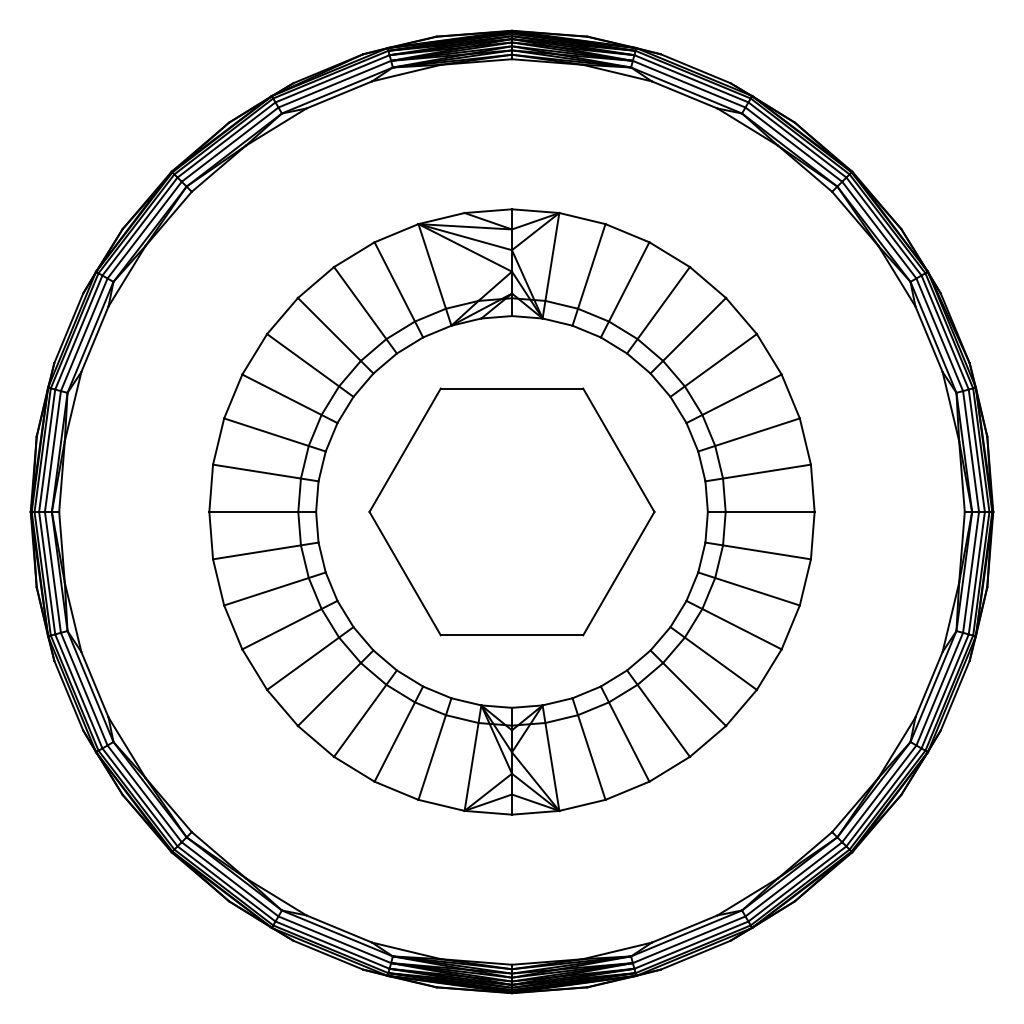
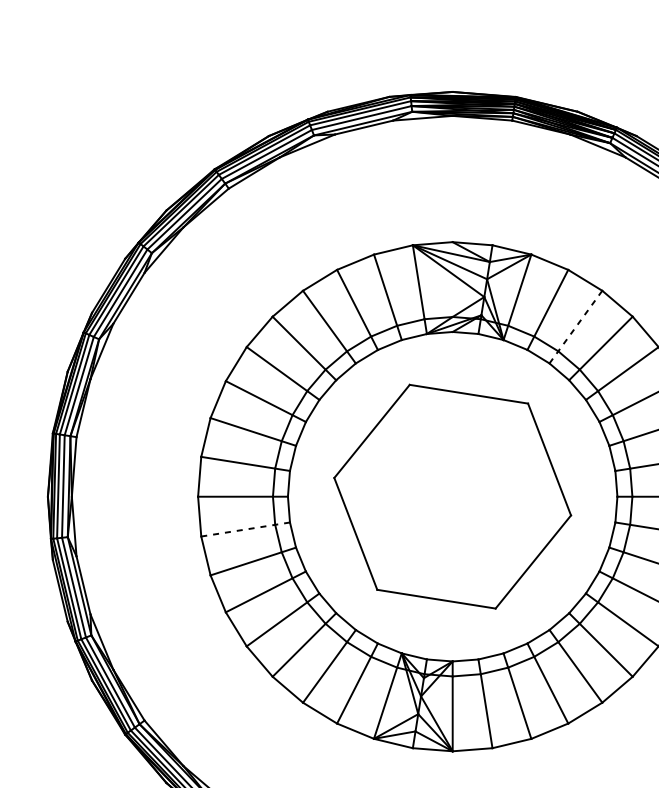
line: (624, 290) -> (575, 327), solid -> dashed
line: (275, 588) -> (246, 529), solid -> dashed

